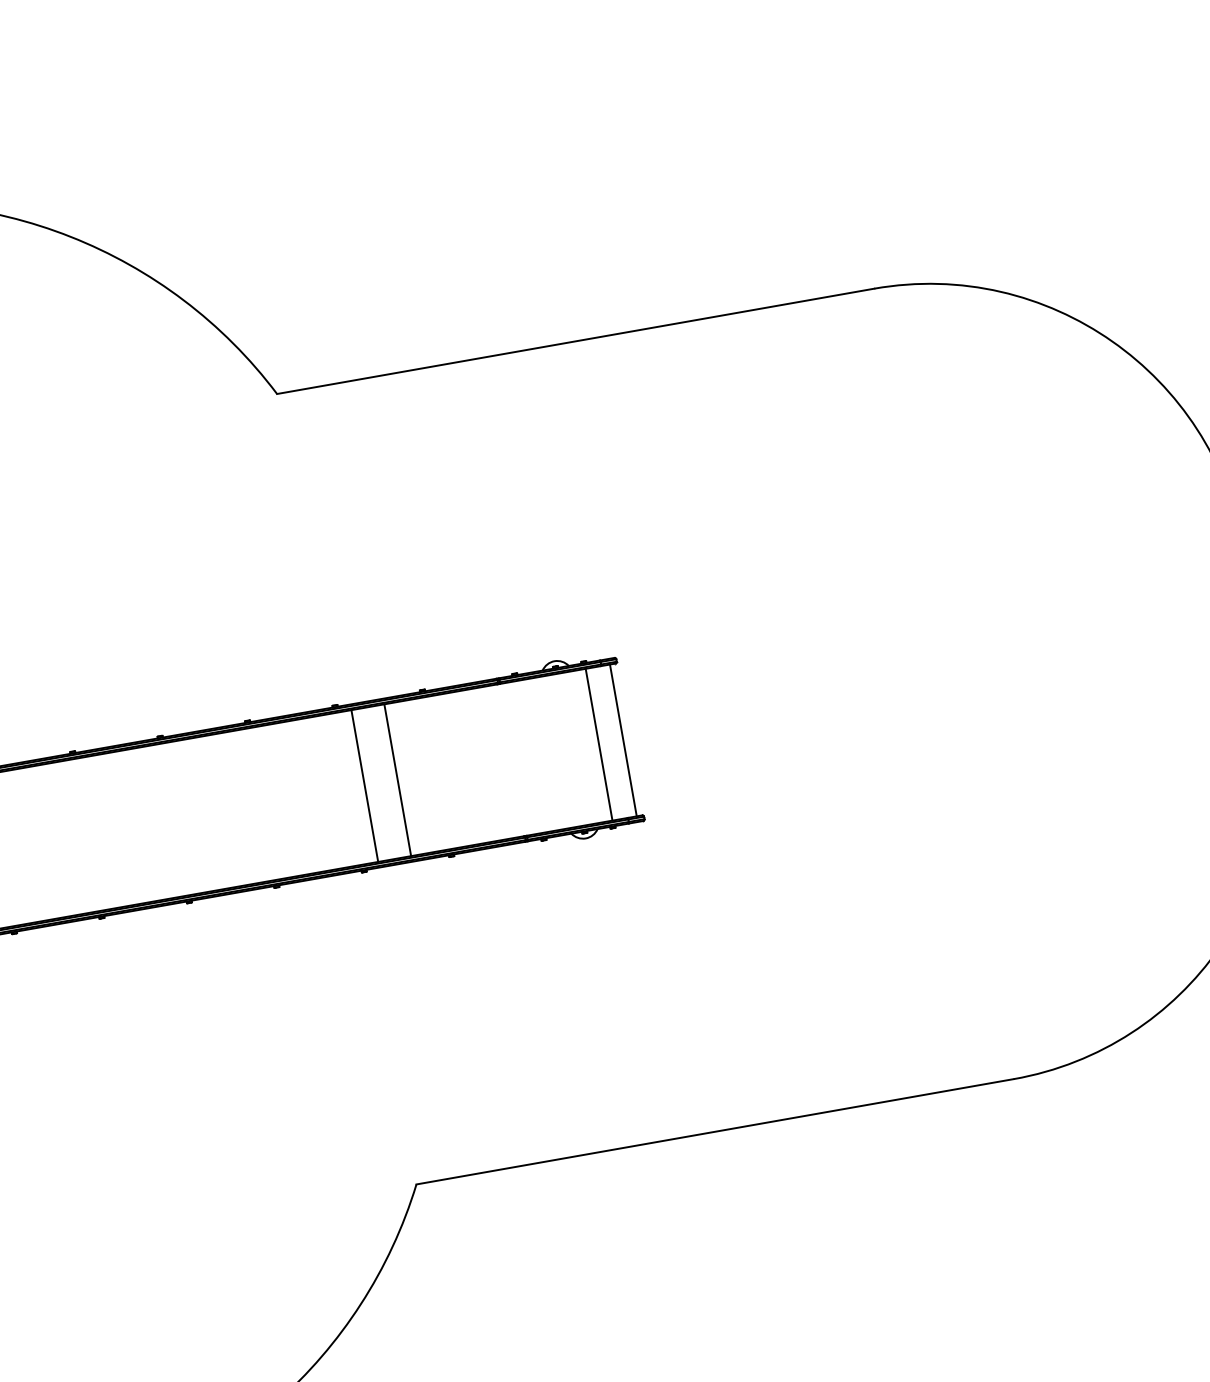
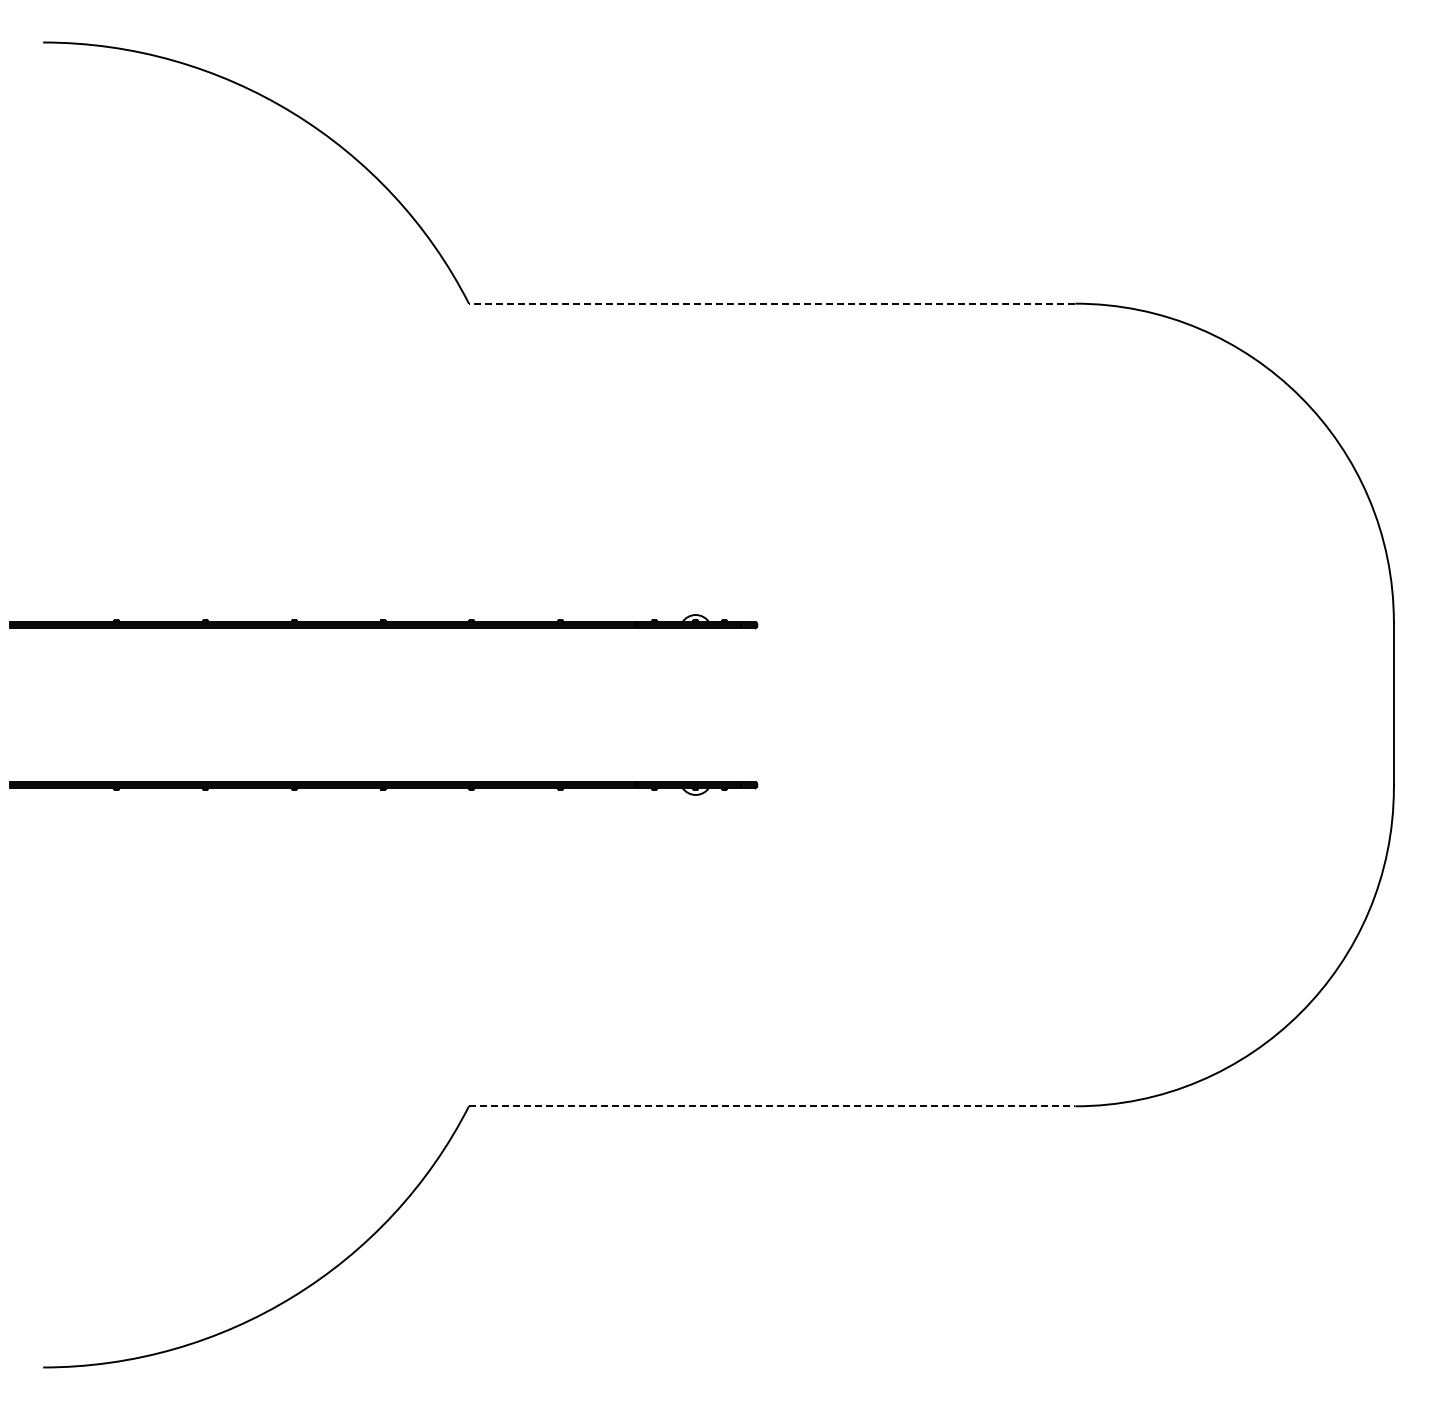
line: (575, 341) -> (771, 303), solid -> dashed
line: (622, 740) -> (749, 704), removed
line: (599, 744) -> (725, 704), removed
line: (397, 779) -> (520, 704), removed
line: (364, 785) -> (487, 704), removed
line: (715, 1131) -> (772, 1106), solid -> dashed

